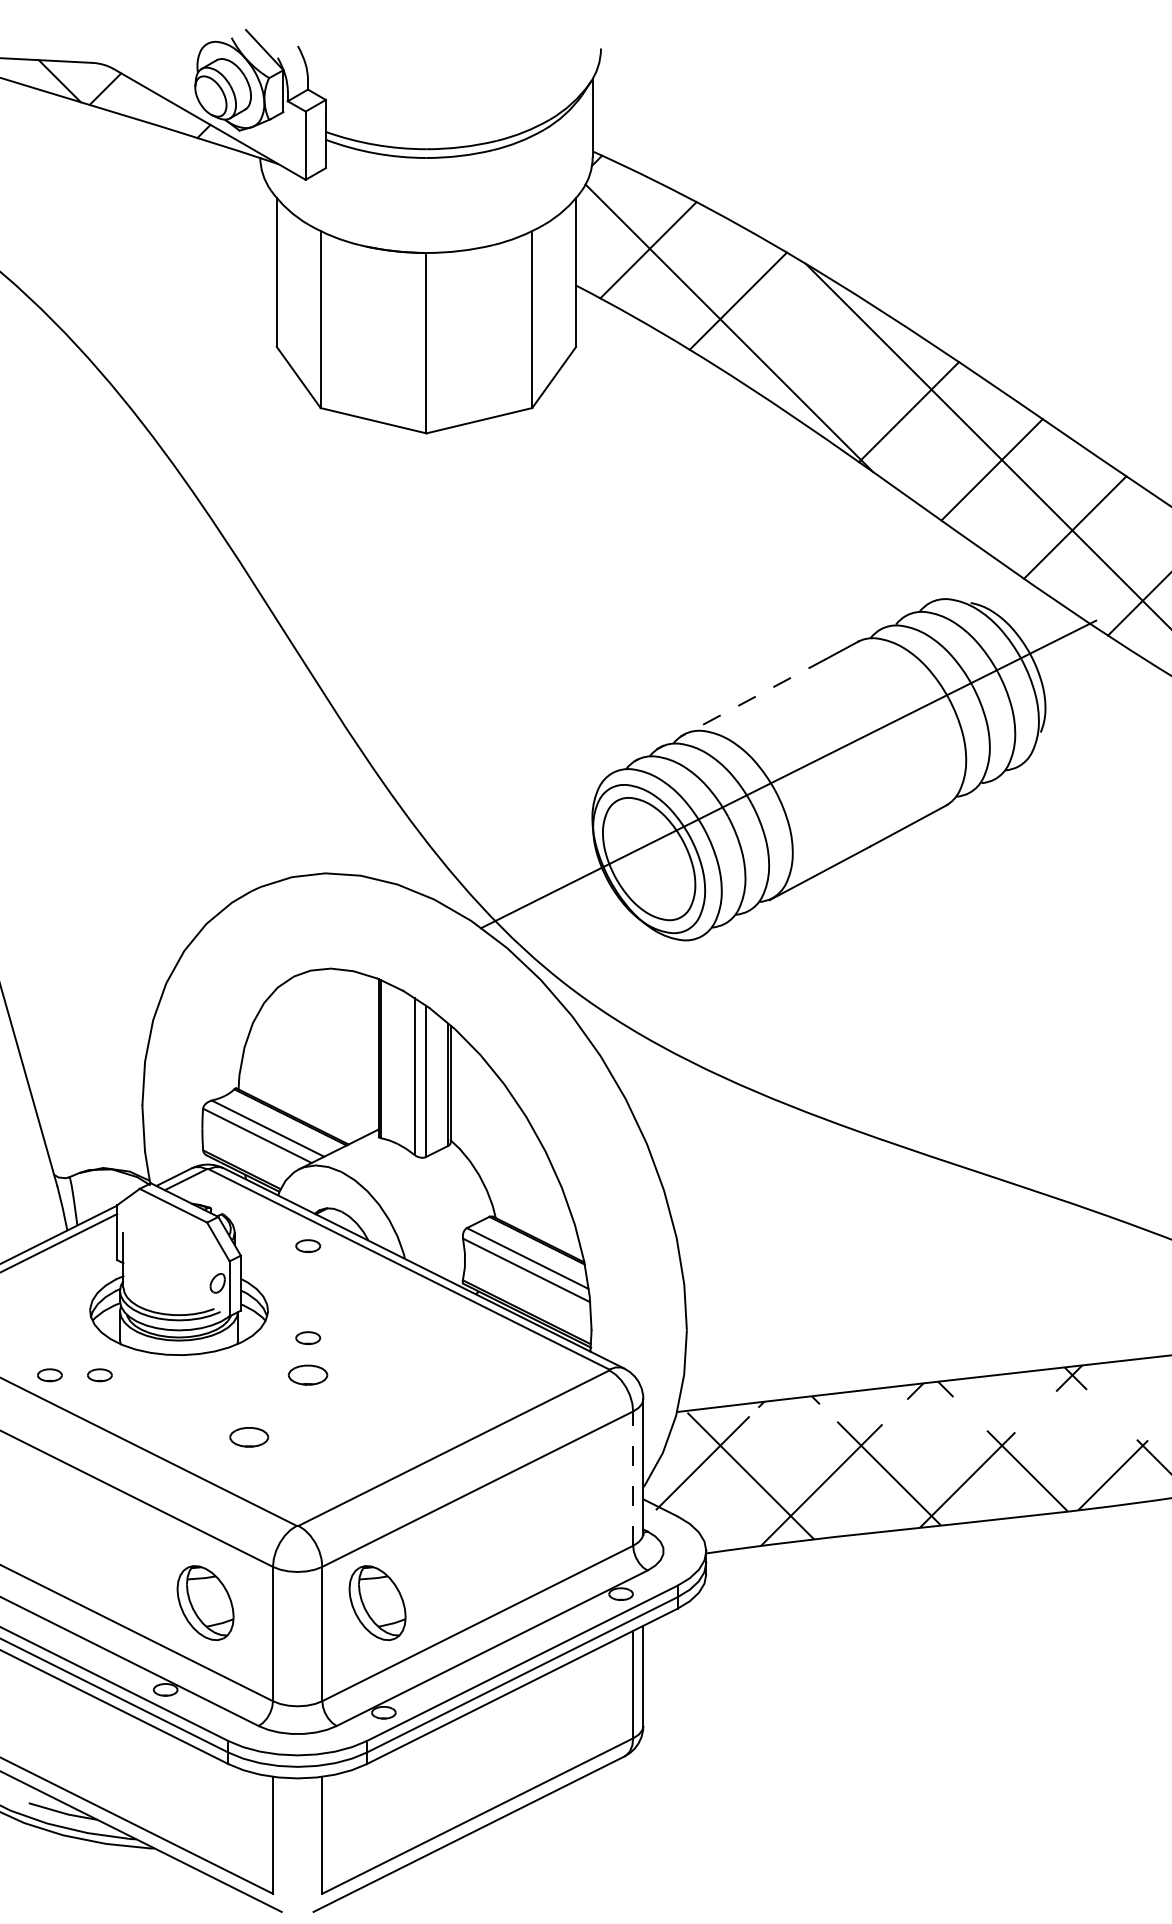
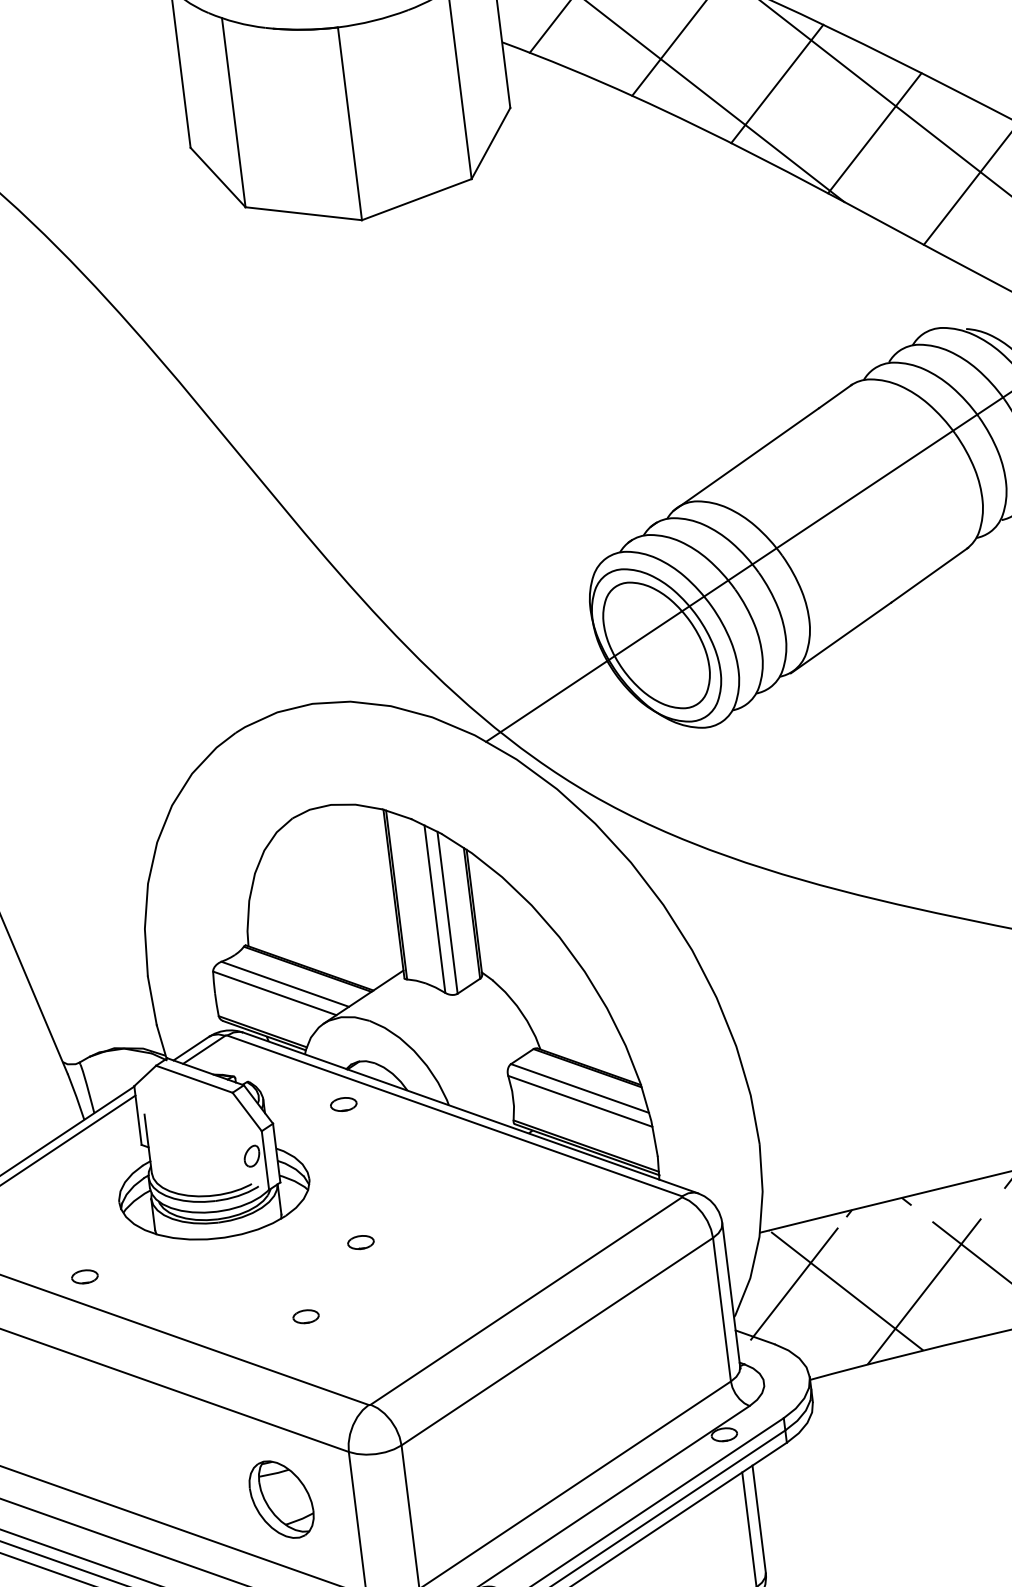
line: (824, 355) -> (776, 84), added
line: (753, 697) -> (746, 458), dashed -> solid
part: (308, 1337) -> (356, 1202), removed
part: (99, 1375) -> (137, 1270), removed
part: (308, 1375) -> (361, 1242), size x0.62
part: (248, 1437) -> (305, 1316), size x0.62
line: (633, 1478) -> (722, 1309), dashed -> solid
part: (377, 1603) -> (465, 1477), removed

